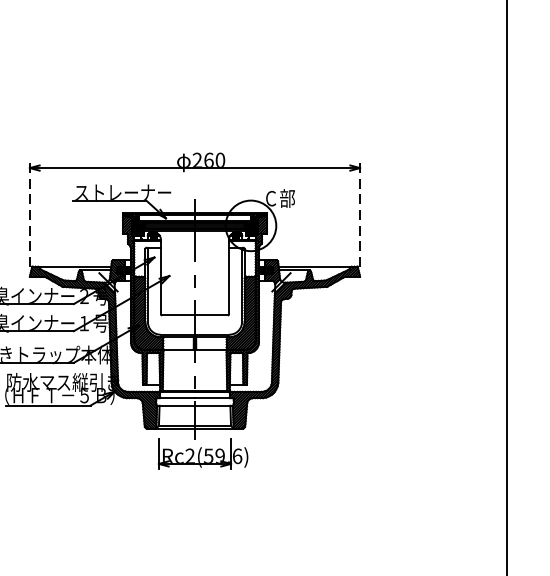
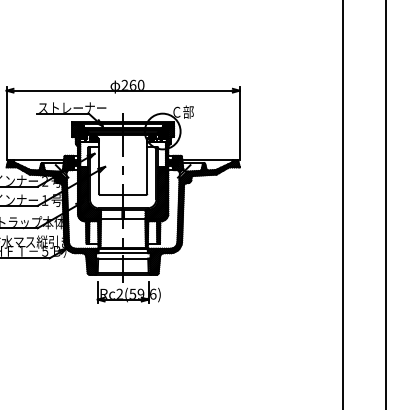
line: (29, 214) -> (6, 123), dashed -> solid
line: (359, 214) -> (239, 123), dashed -> solid

